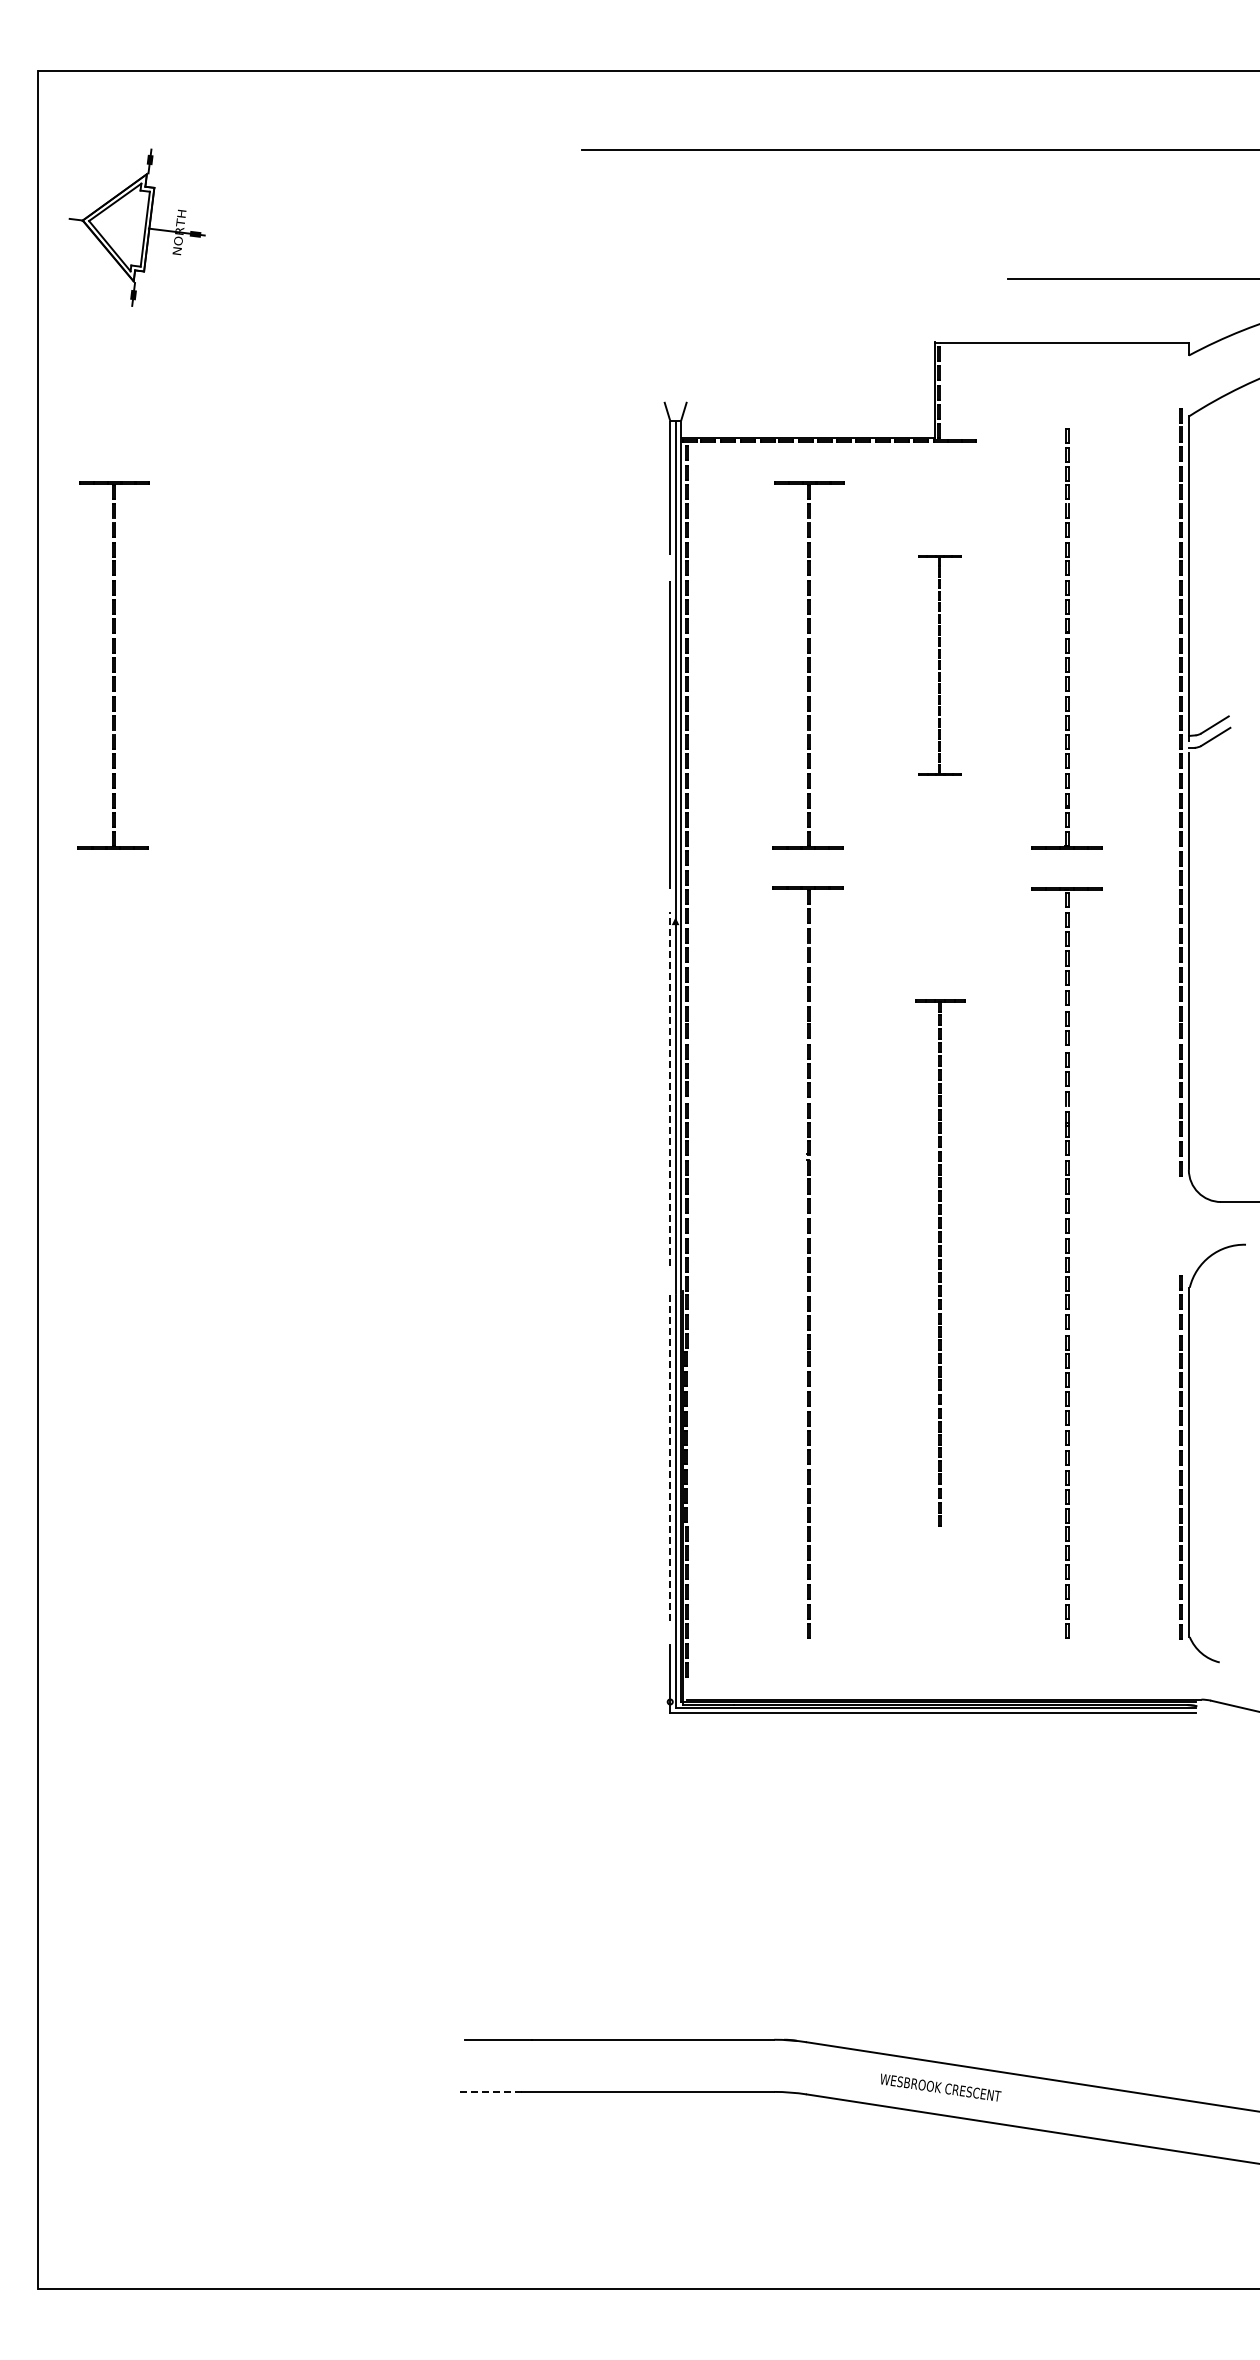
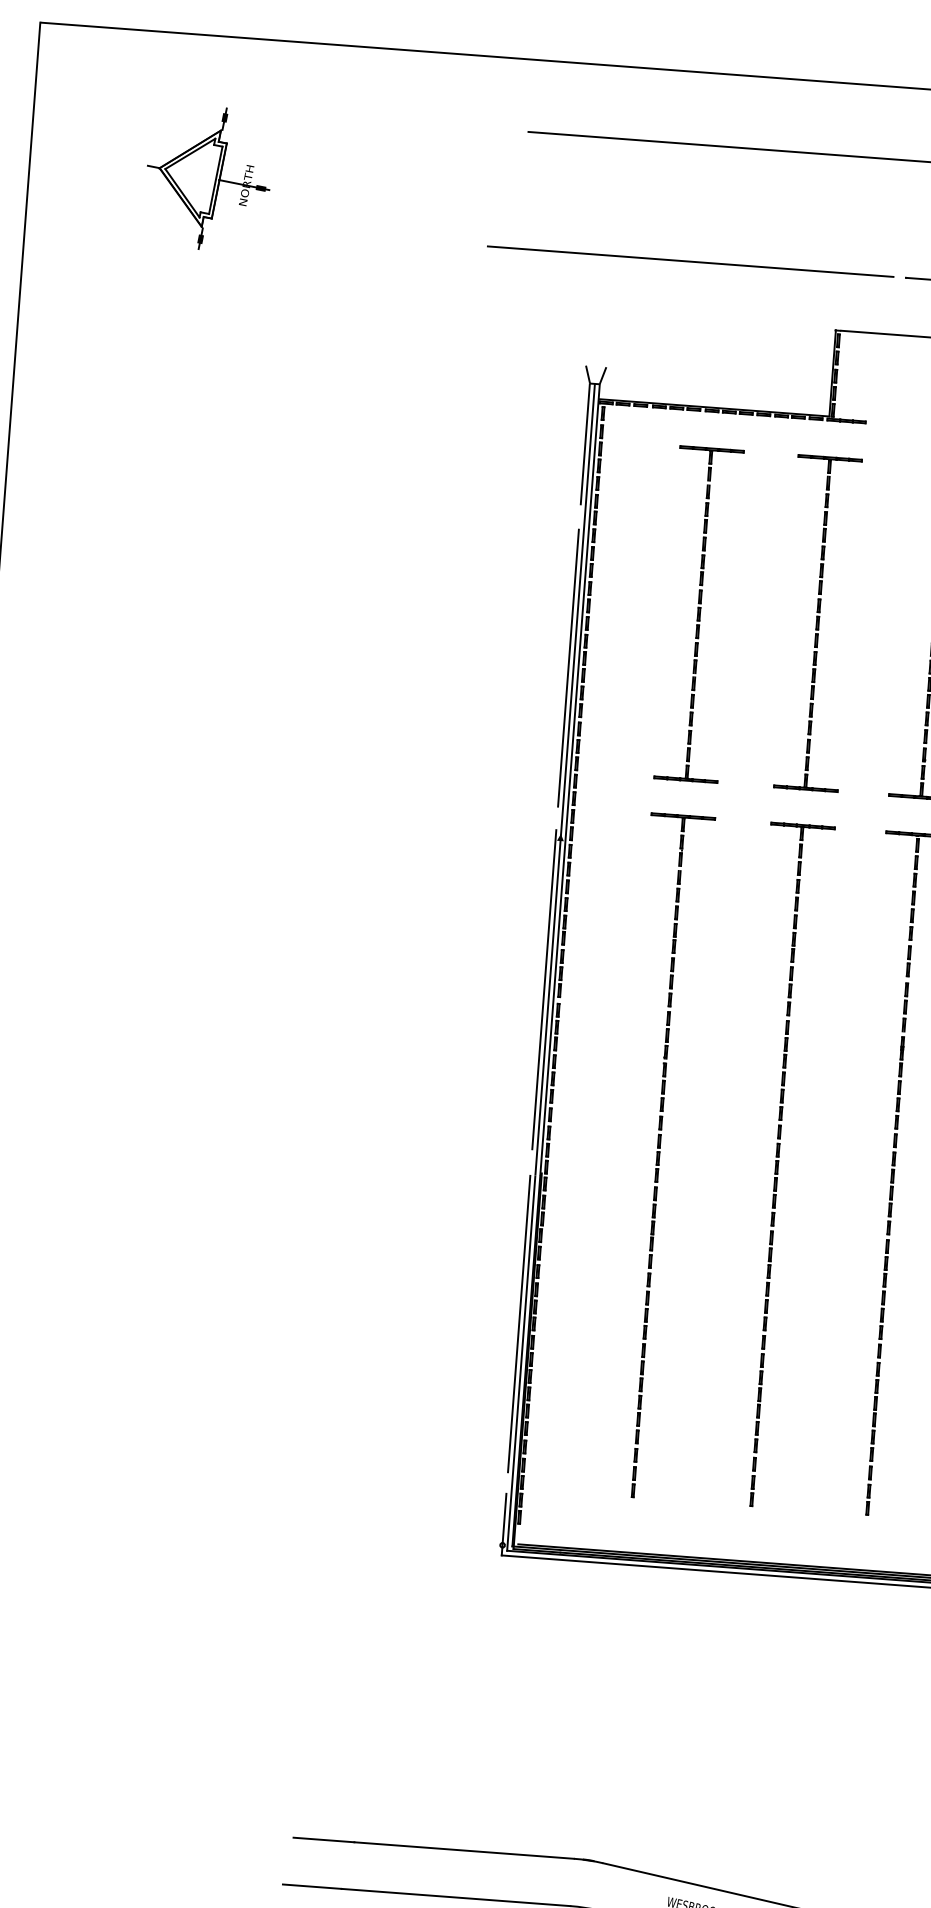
part: (136, 227) -> (207, 178), moved
line: (770, 279) -> (690, 261), added
part: (113, 665) -> (68, 567), removed
part: (939, 665) -> (817, 623), size x1.67
line: (670, 1089) -> (544, 989), dashed -> solid
part: (939, 1262) -> (776, 1165), size x1.43
line: (670, 1457) -> (519, 1323), dashed -> solid
line: (489, 2091) -> (312, 1886), dashed -> solid

